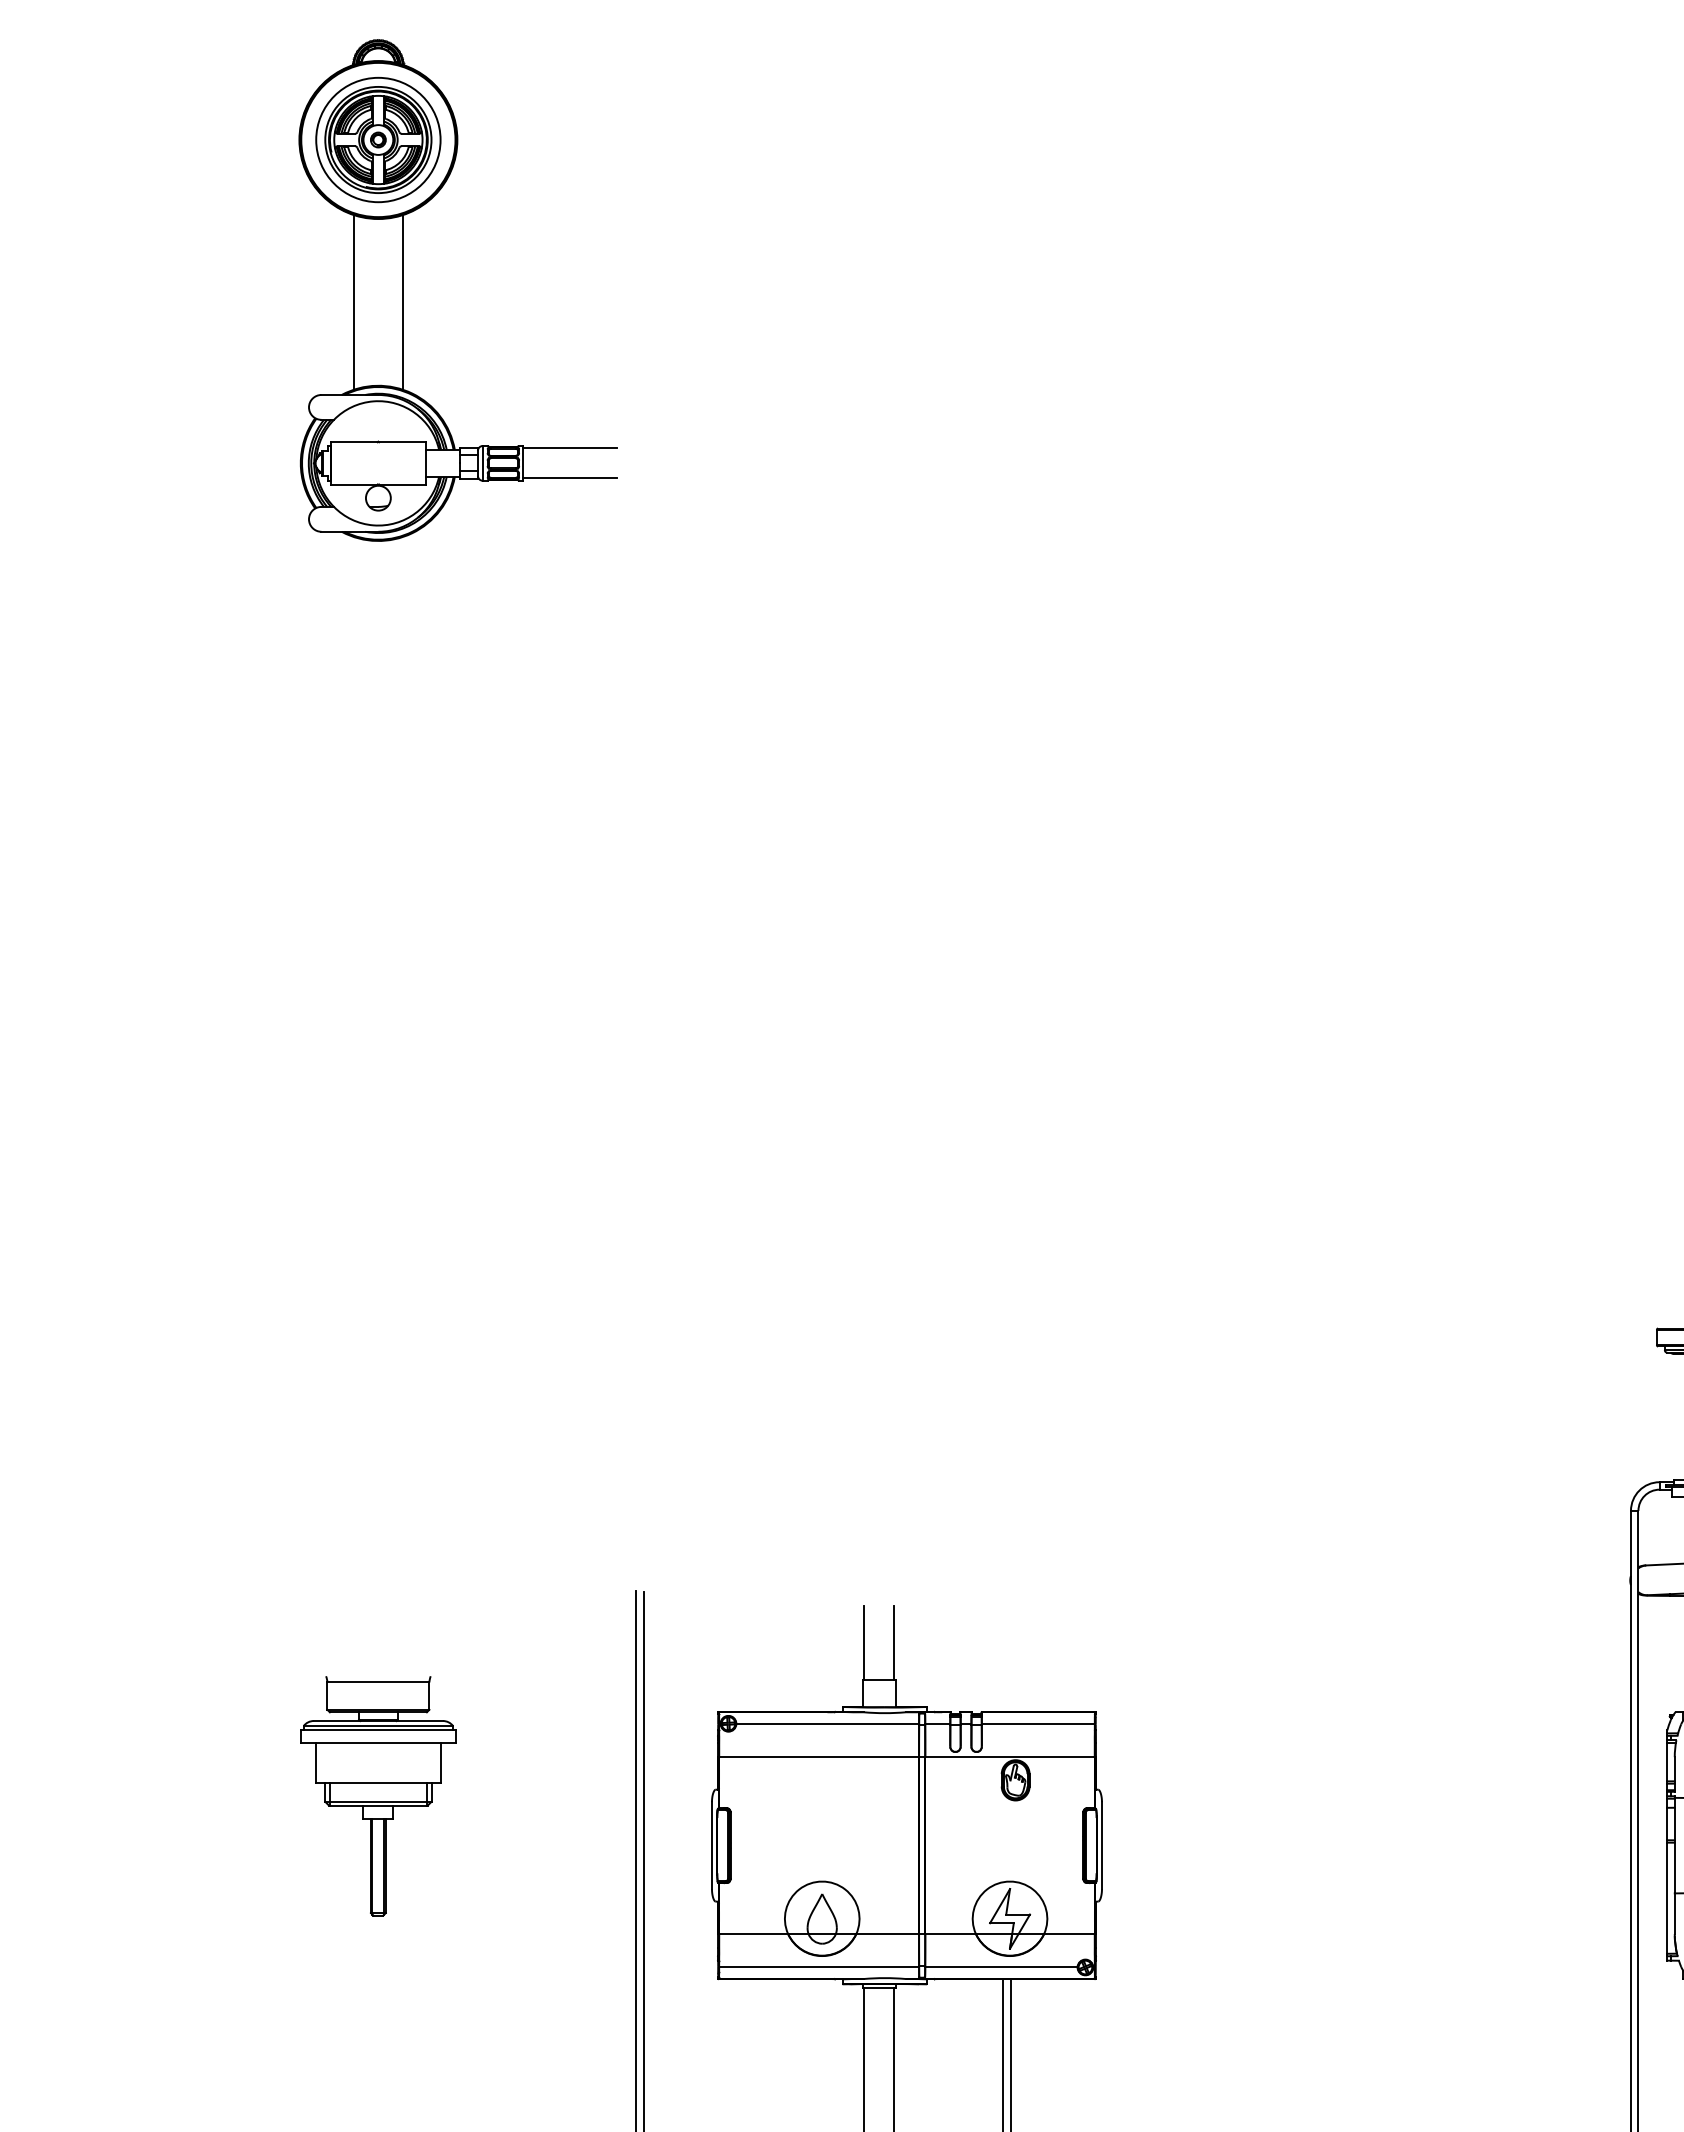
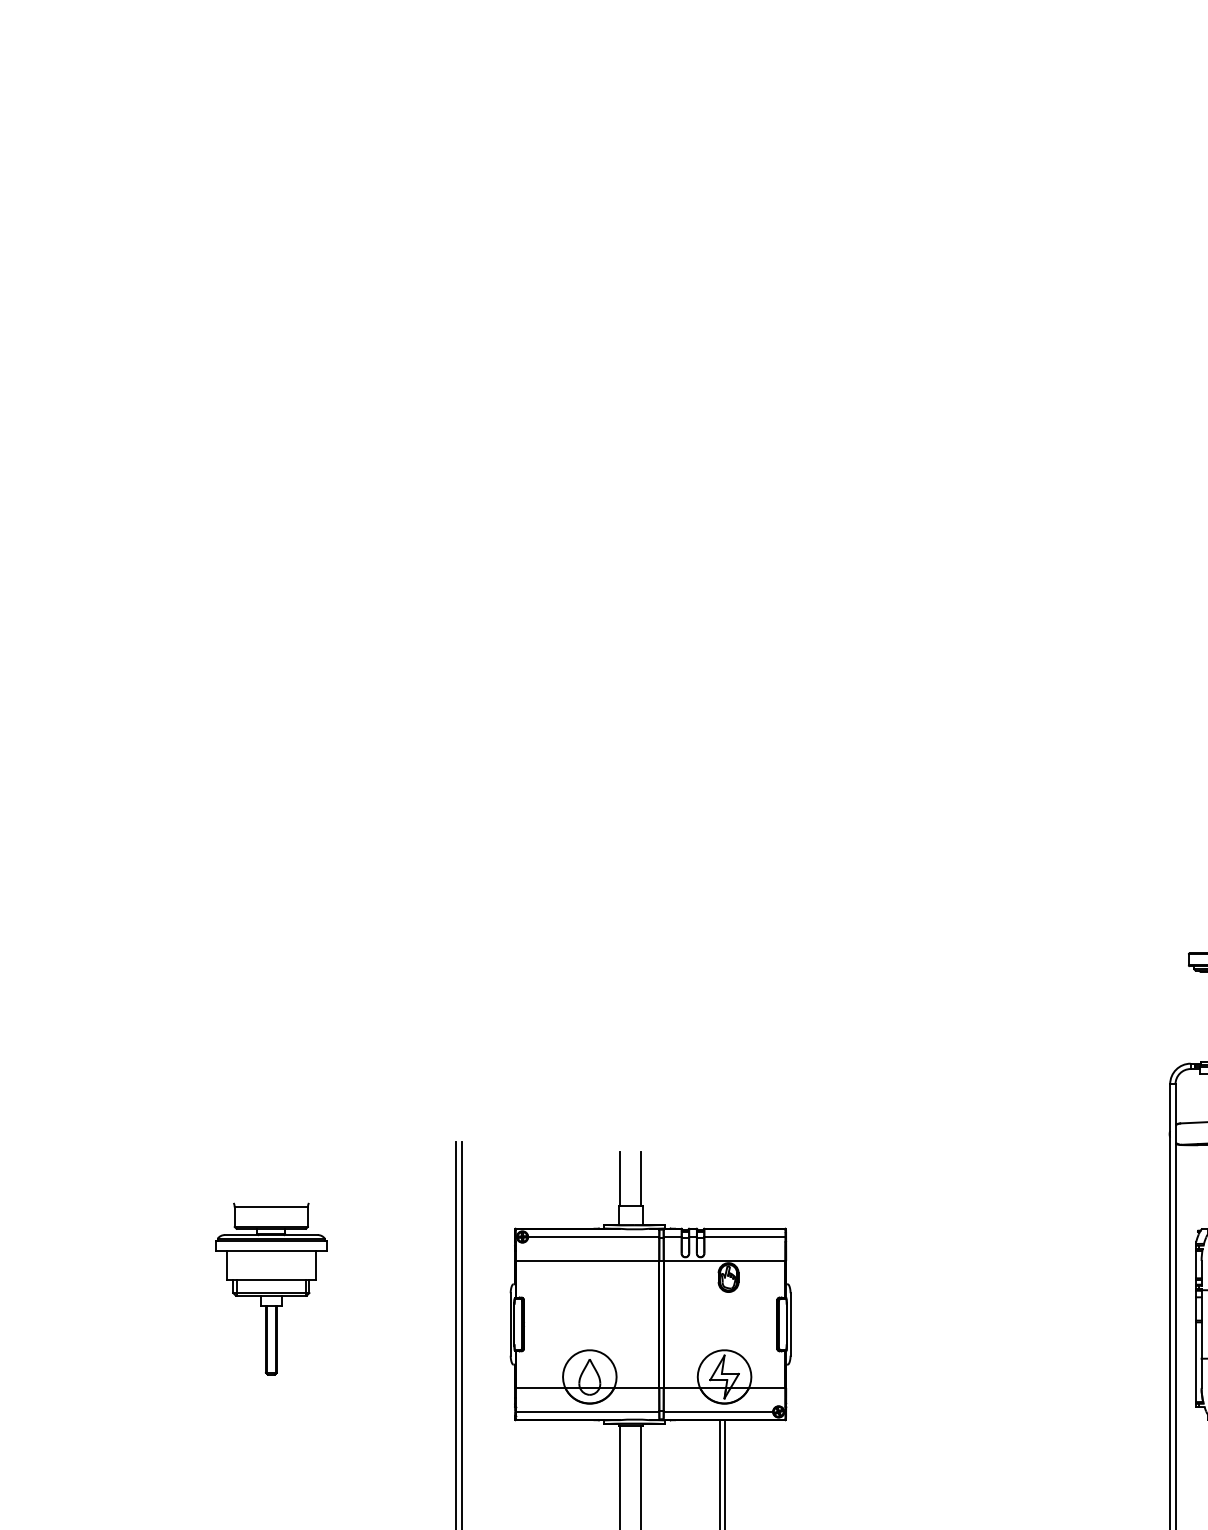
part: (403, 290) -> (289, 208), removed

